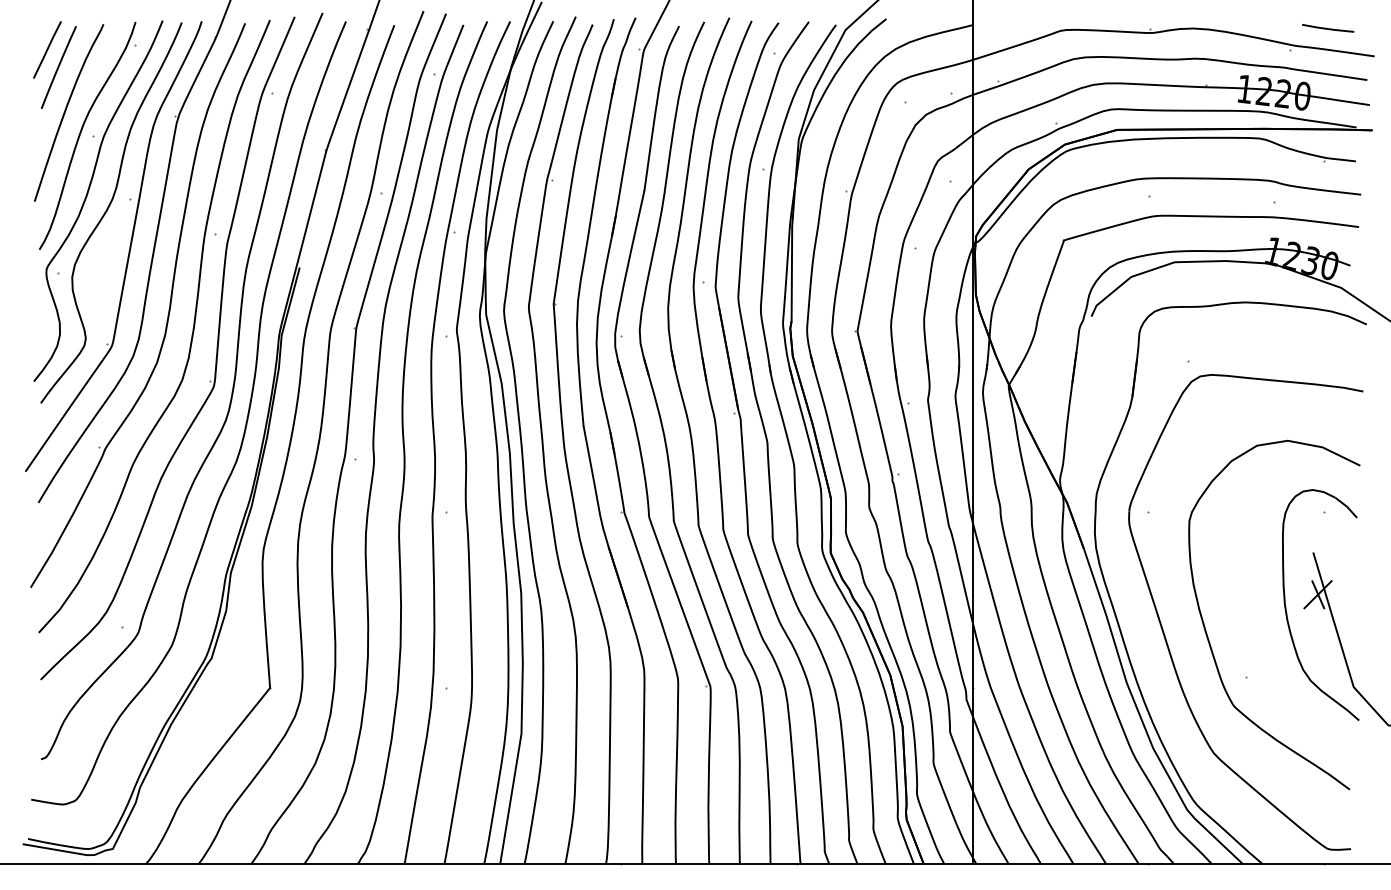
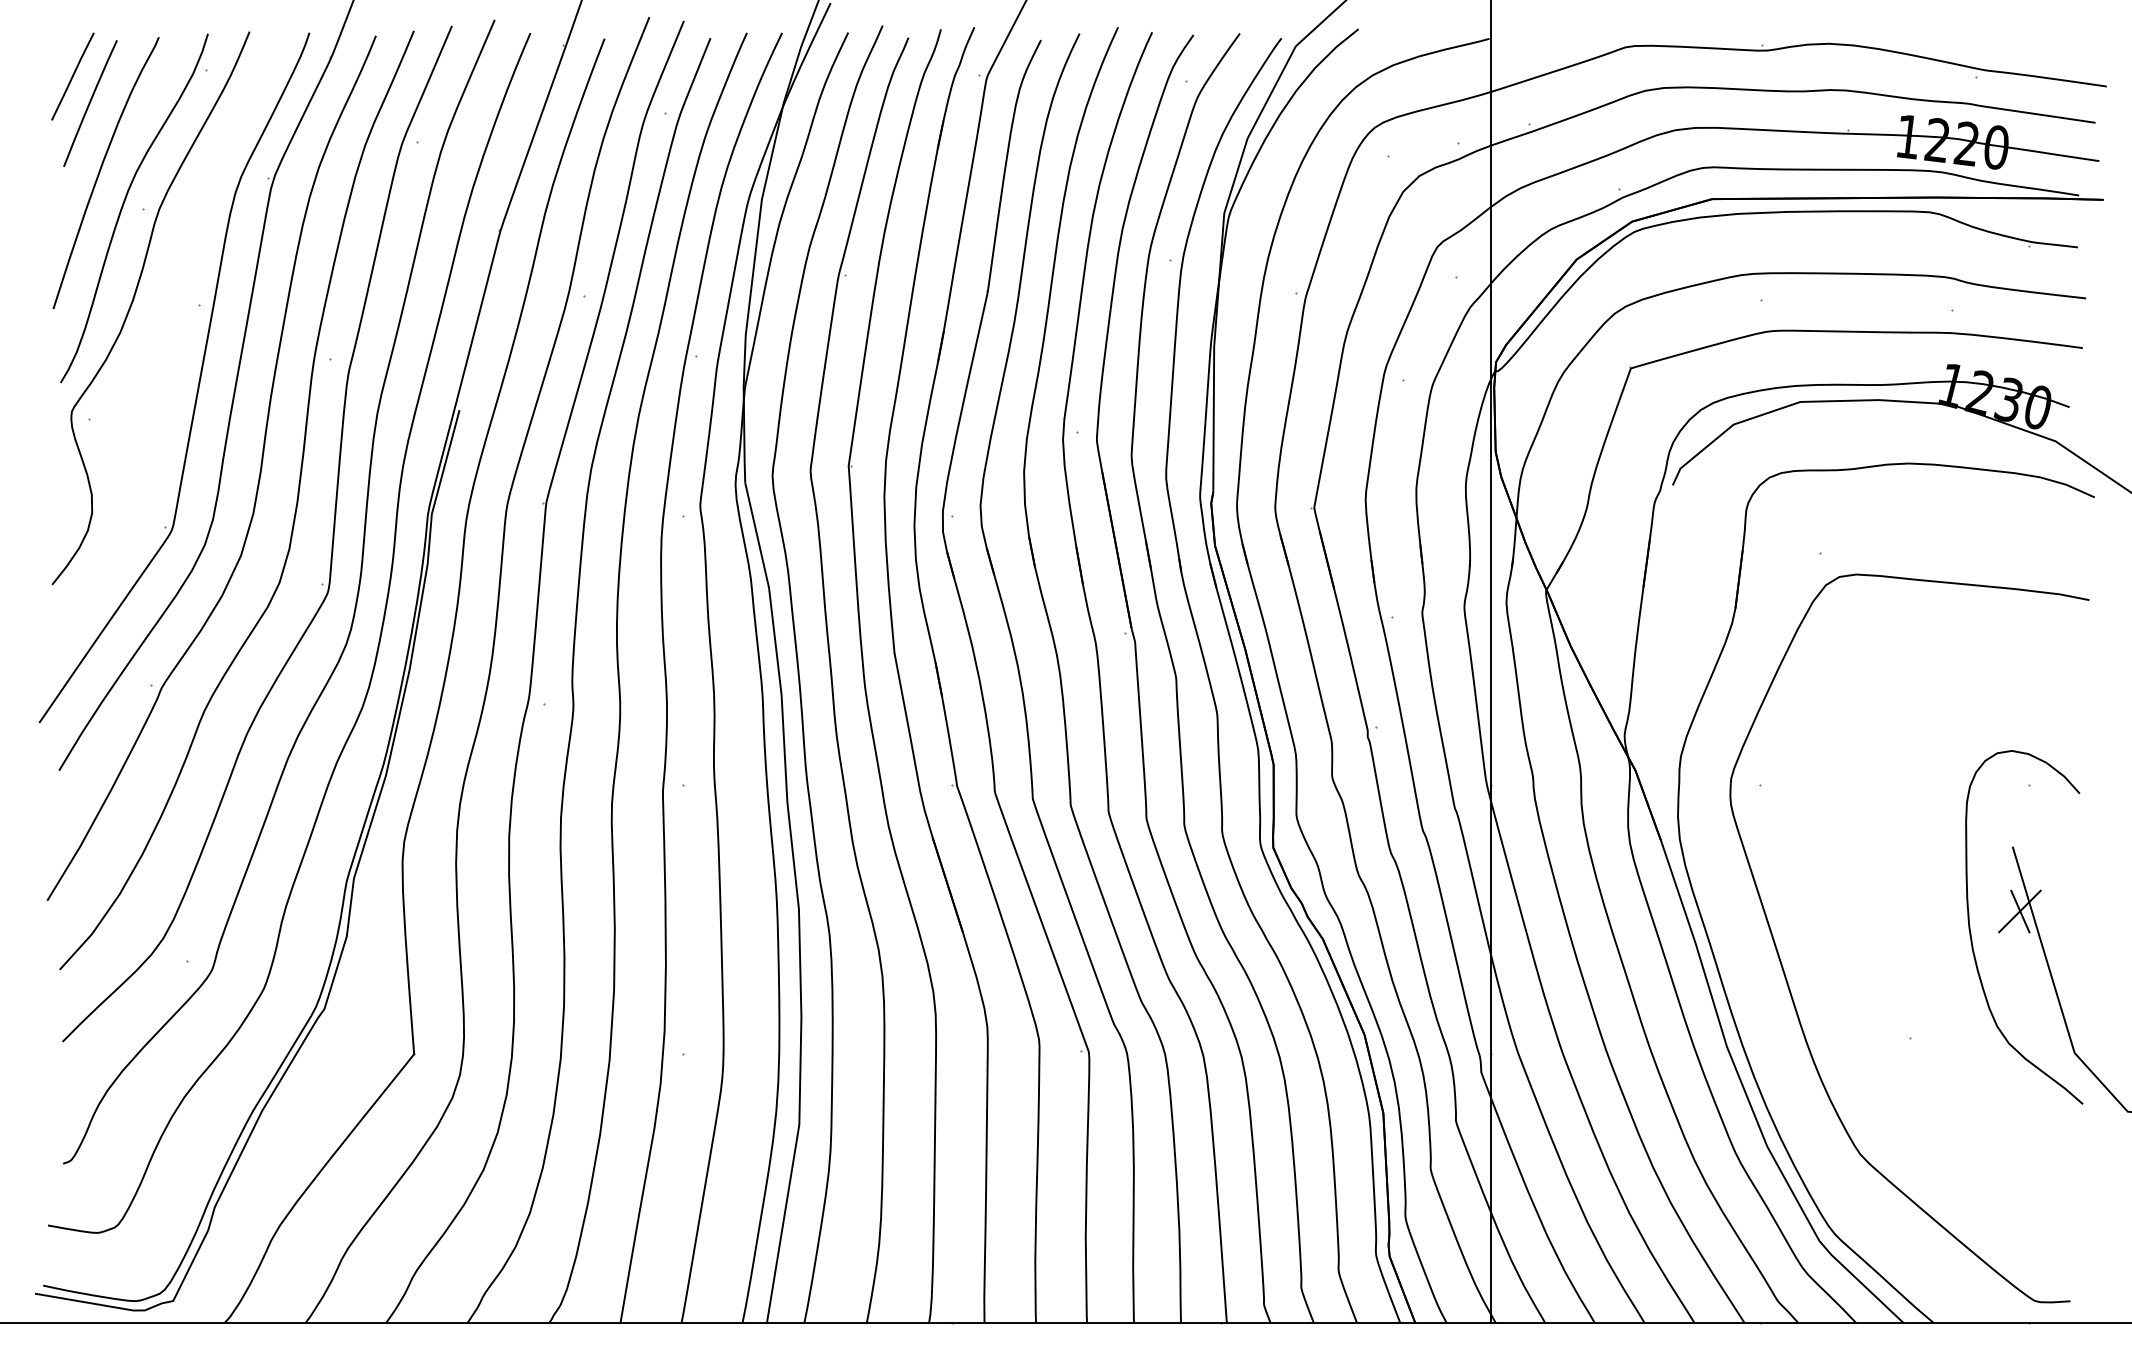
line: (1328, 28) -> (2036, 43), removed
curve: (107, 211) -> (164, 324), removed
curve: (1208, 636) -> (1852, 975), removed

